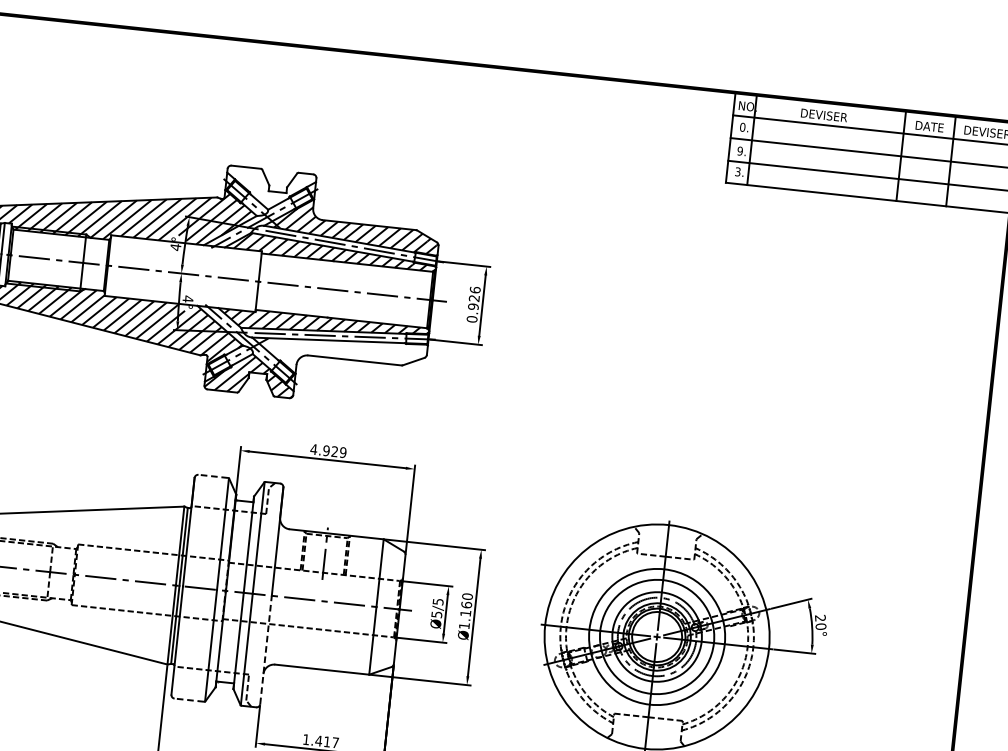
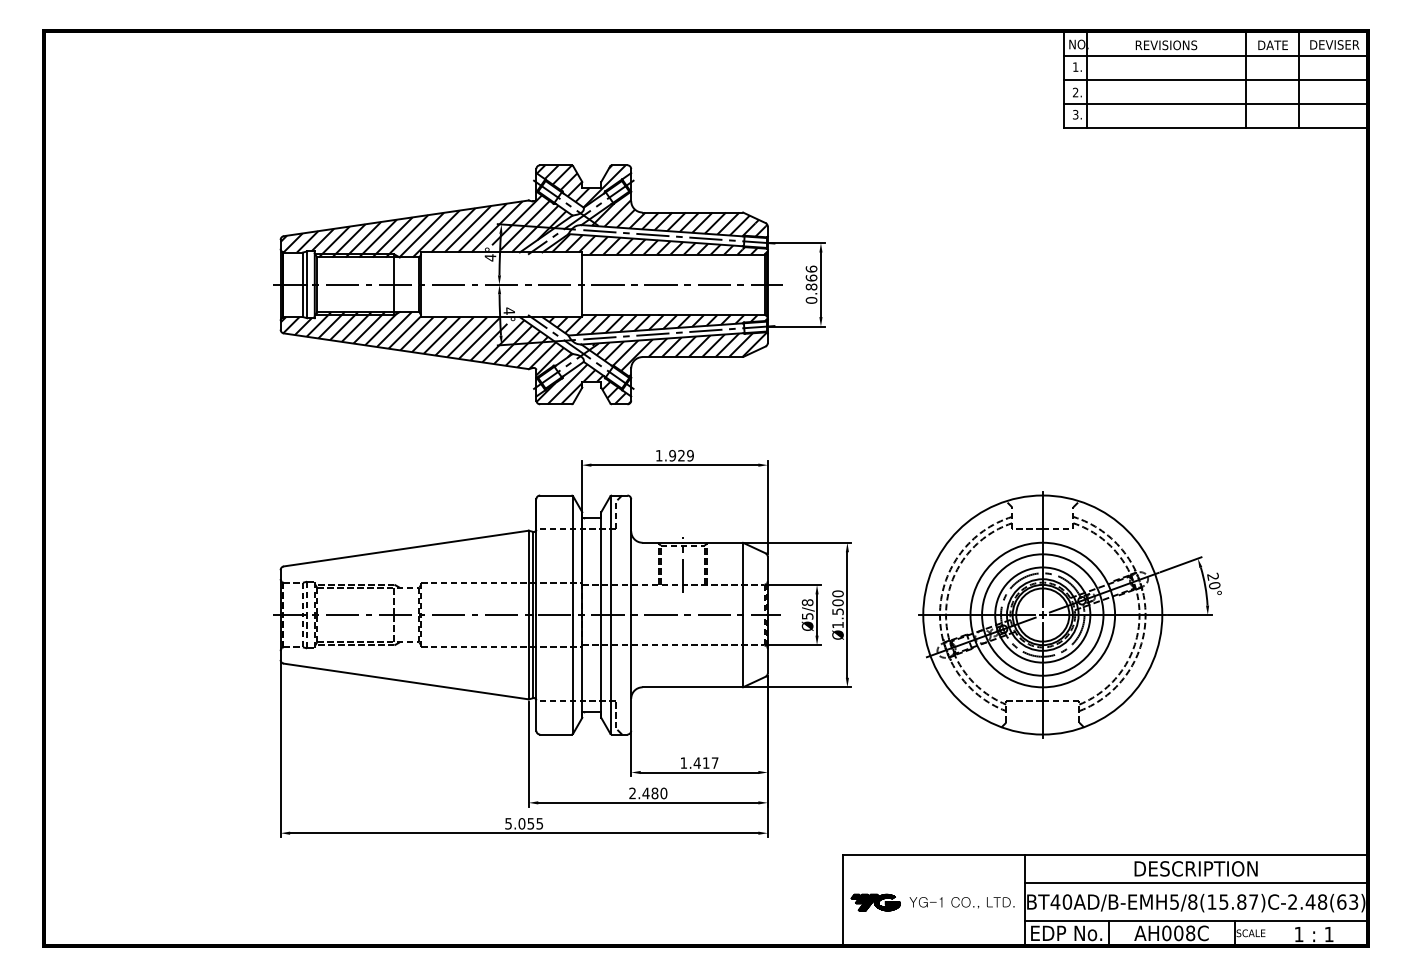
text: (830, 116) -> (1167, 45), DEVISER -> REVISIONS
text: (742, 126) -> (1075, 66), 0. -> 1.
text: (740, 151) -> (1075, 92), 9. -> 2.
hatch: (267, 189) -> (580, 186), added
text: (473, 302) -> (811, 282), 0.926 -> 0.866
hatch: (343, 356) -> (679, 354), added
text: (313, 449) -> (658, 455), 4.929 -> 1.929
line: (212, 476) -> (555, 495), dashed -> solid
text: (438, 601) -> (807, 602), Ø5/5 -> Ø5/8
text: (465, 609) -> (837, 607), Ø1.160 -> Ø1.500
line: (266, 649) -> (631, 672), dashed -> solid
line: (188, 700) -> (555, 734), dashed -> solid

